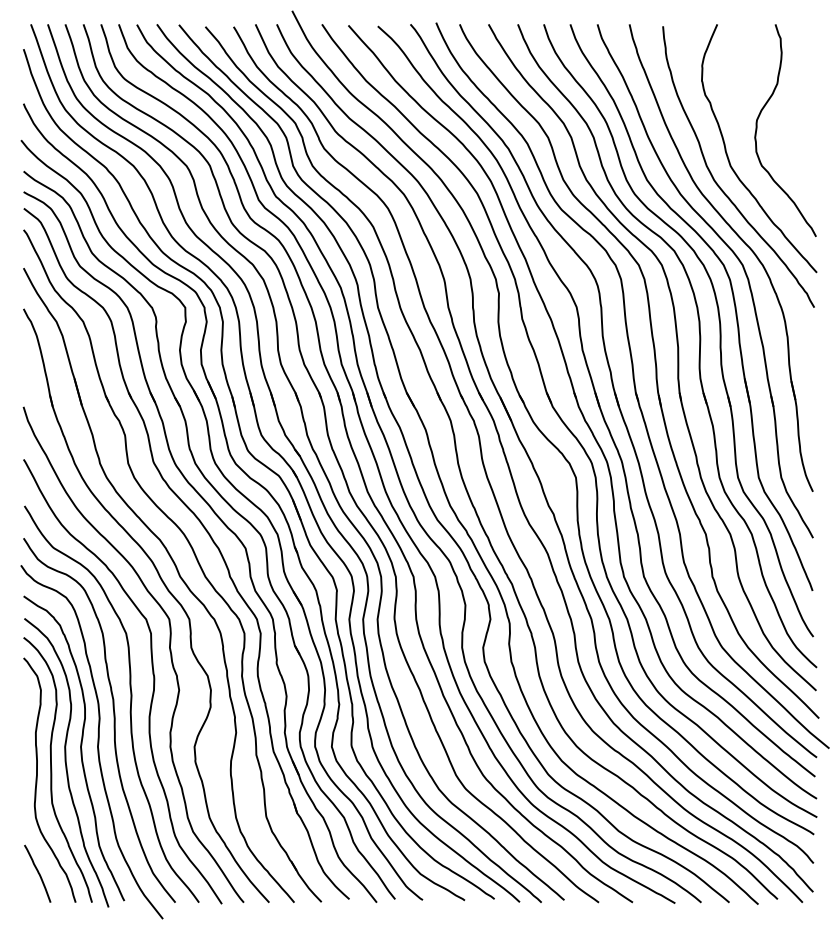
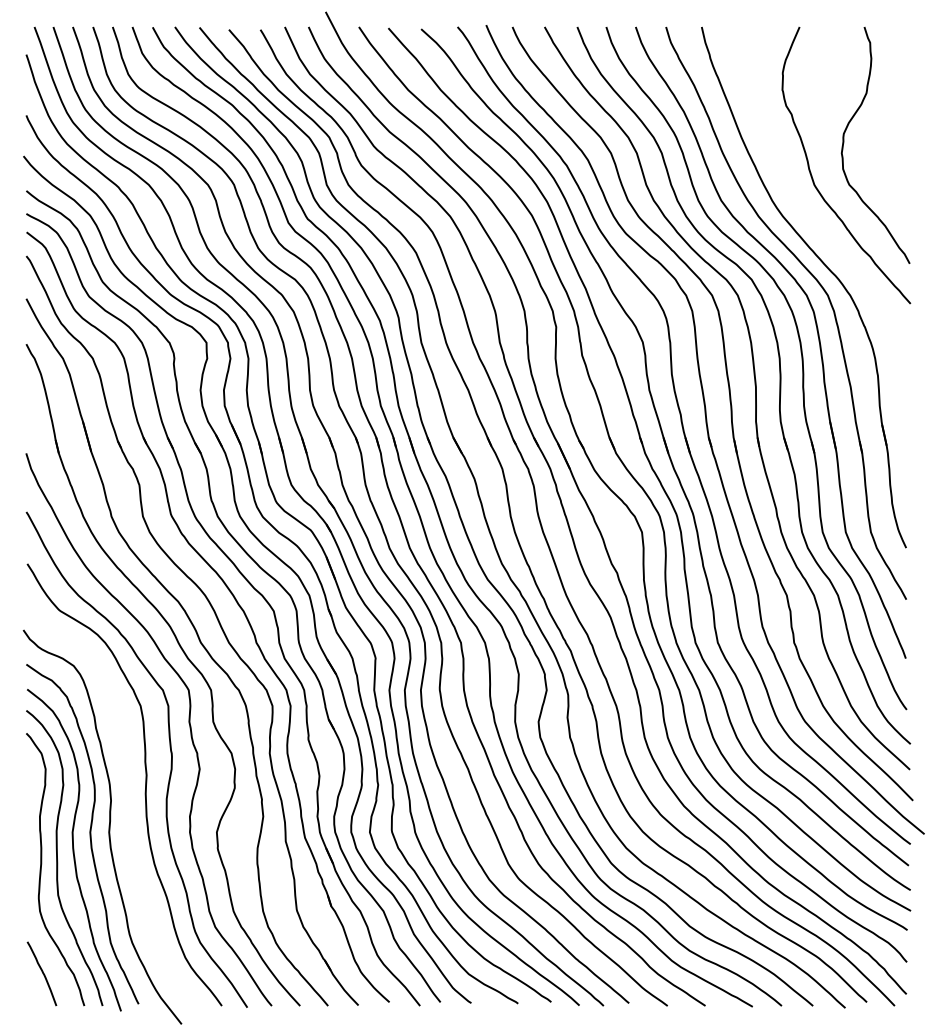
curve: (716, 181) -> (798, 202), removed
curve: (113, 720) -> (126, 802), removed

